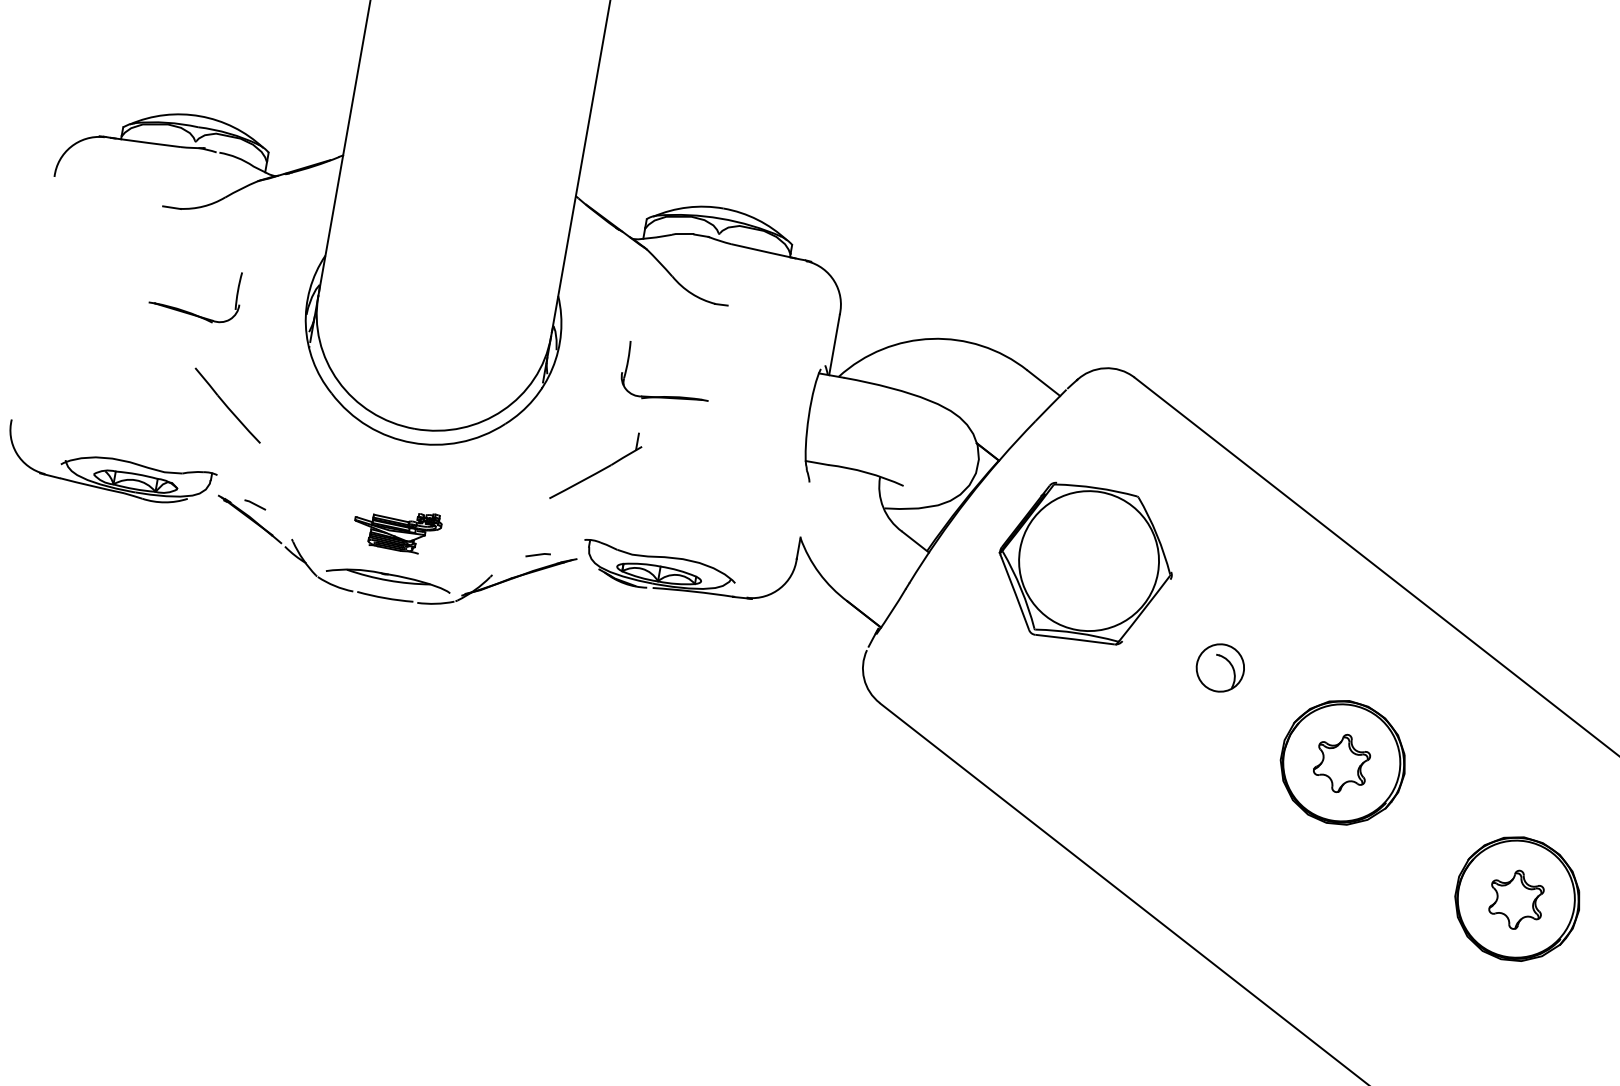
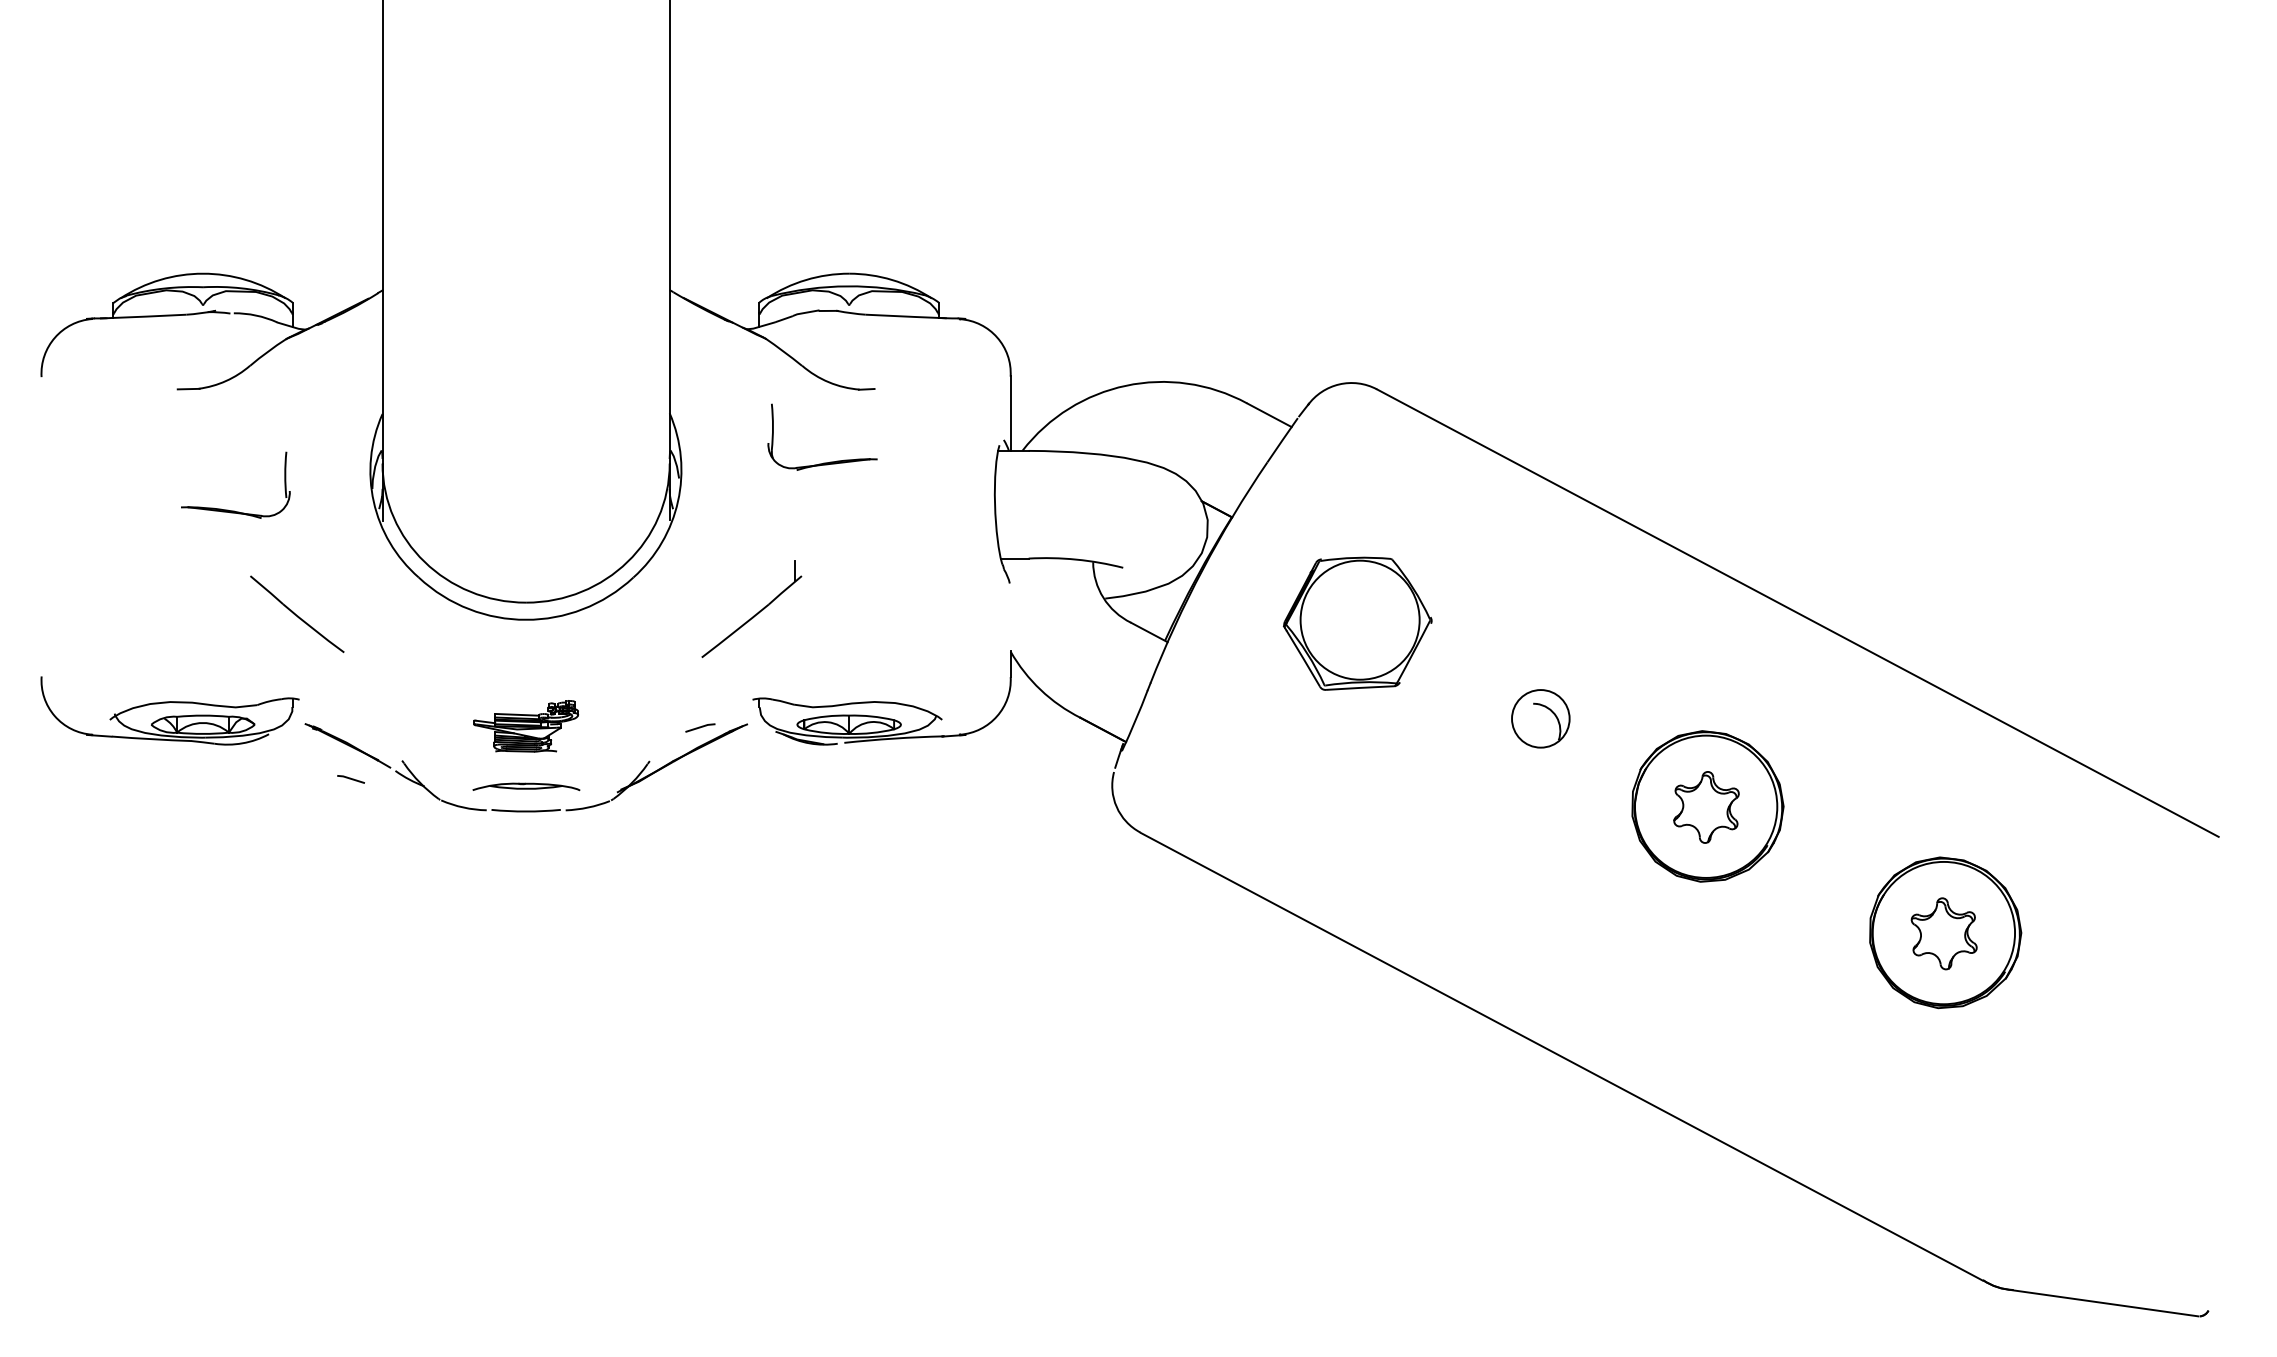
part: (664, 395) -> (823, 462), moved
line: (254, 504) -> (350, 779), moved
part: (1085, 564) -> (1357, 623), size x0.7
part: (388, 577) -> (526, 786), size x0.7

